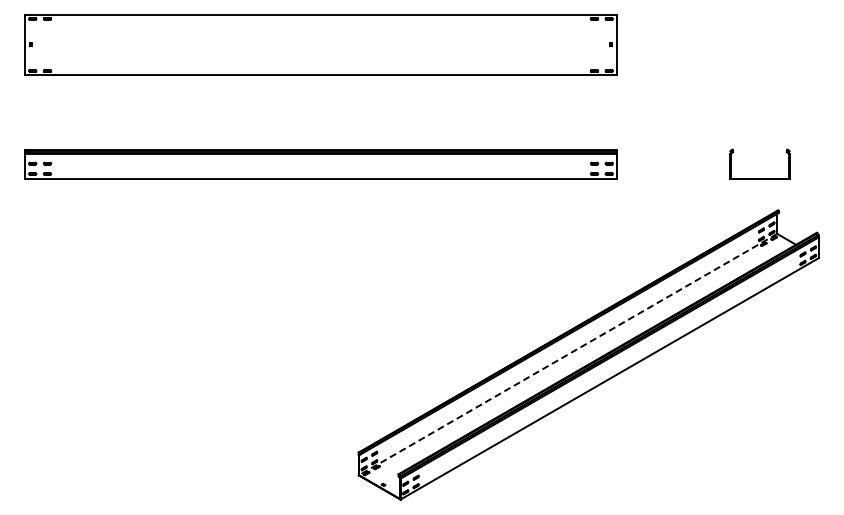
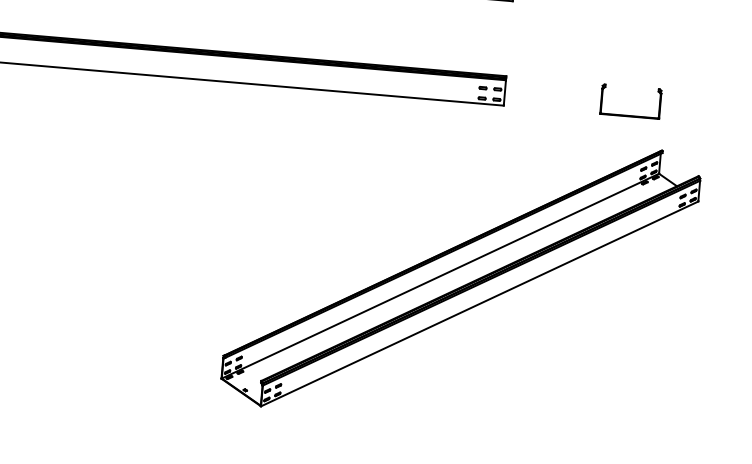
part: (759, 178) -> (629, 115), moved
line: (567, 354) -> (439, 276), dashed -> solid

